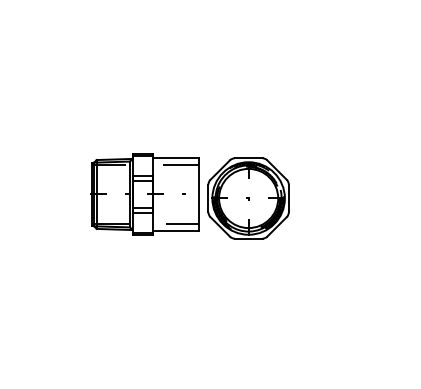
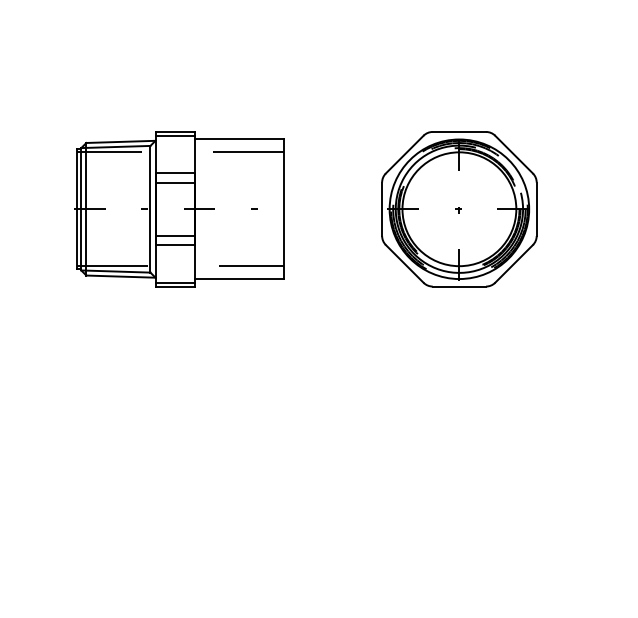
part: (248, 198) -> (459, 209), moved

